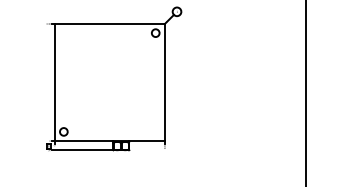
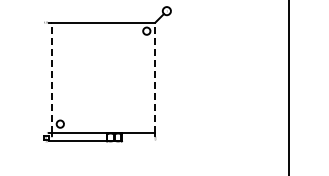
line: (54, 82) -> (51, 77), solid -> dashed
line: (164, 82) -> (155, 77), solid -> dashed

